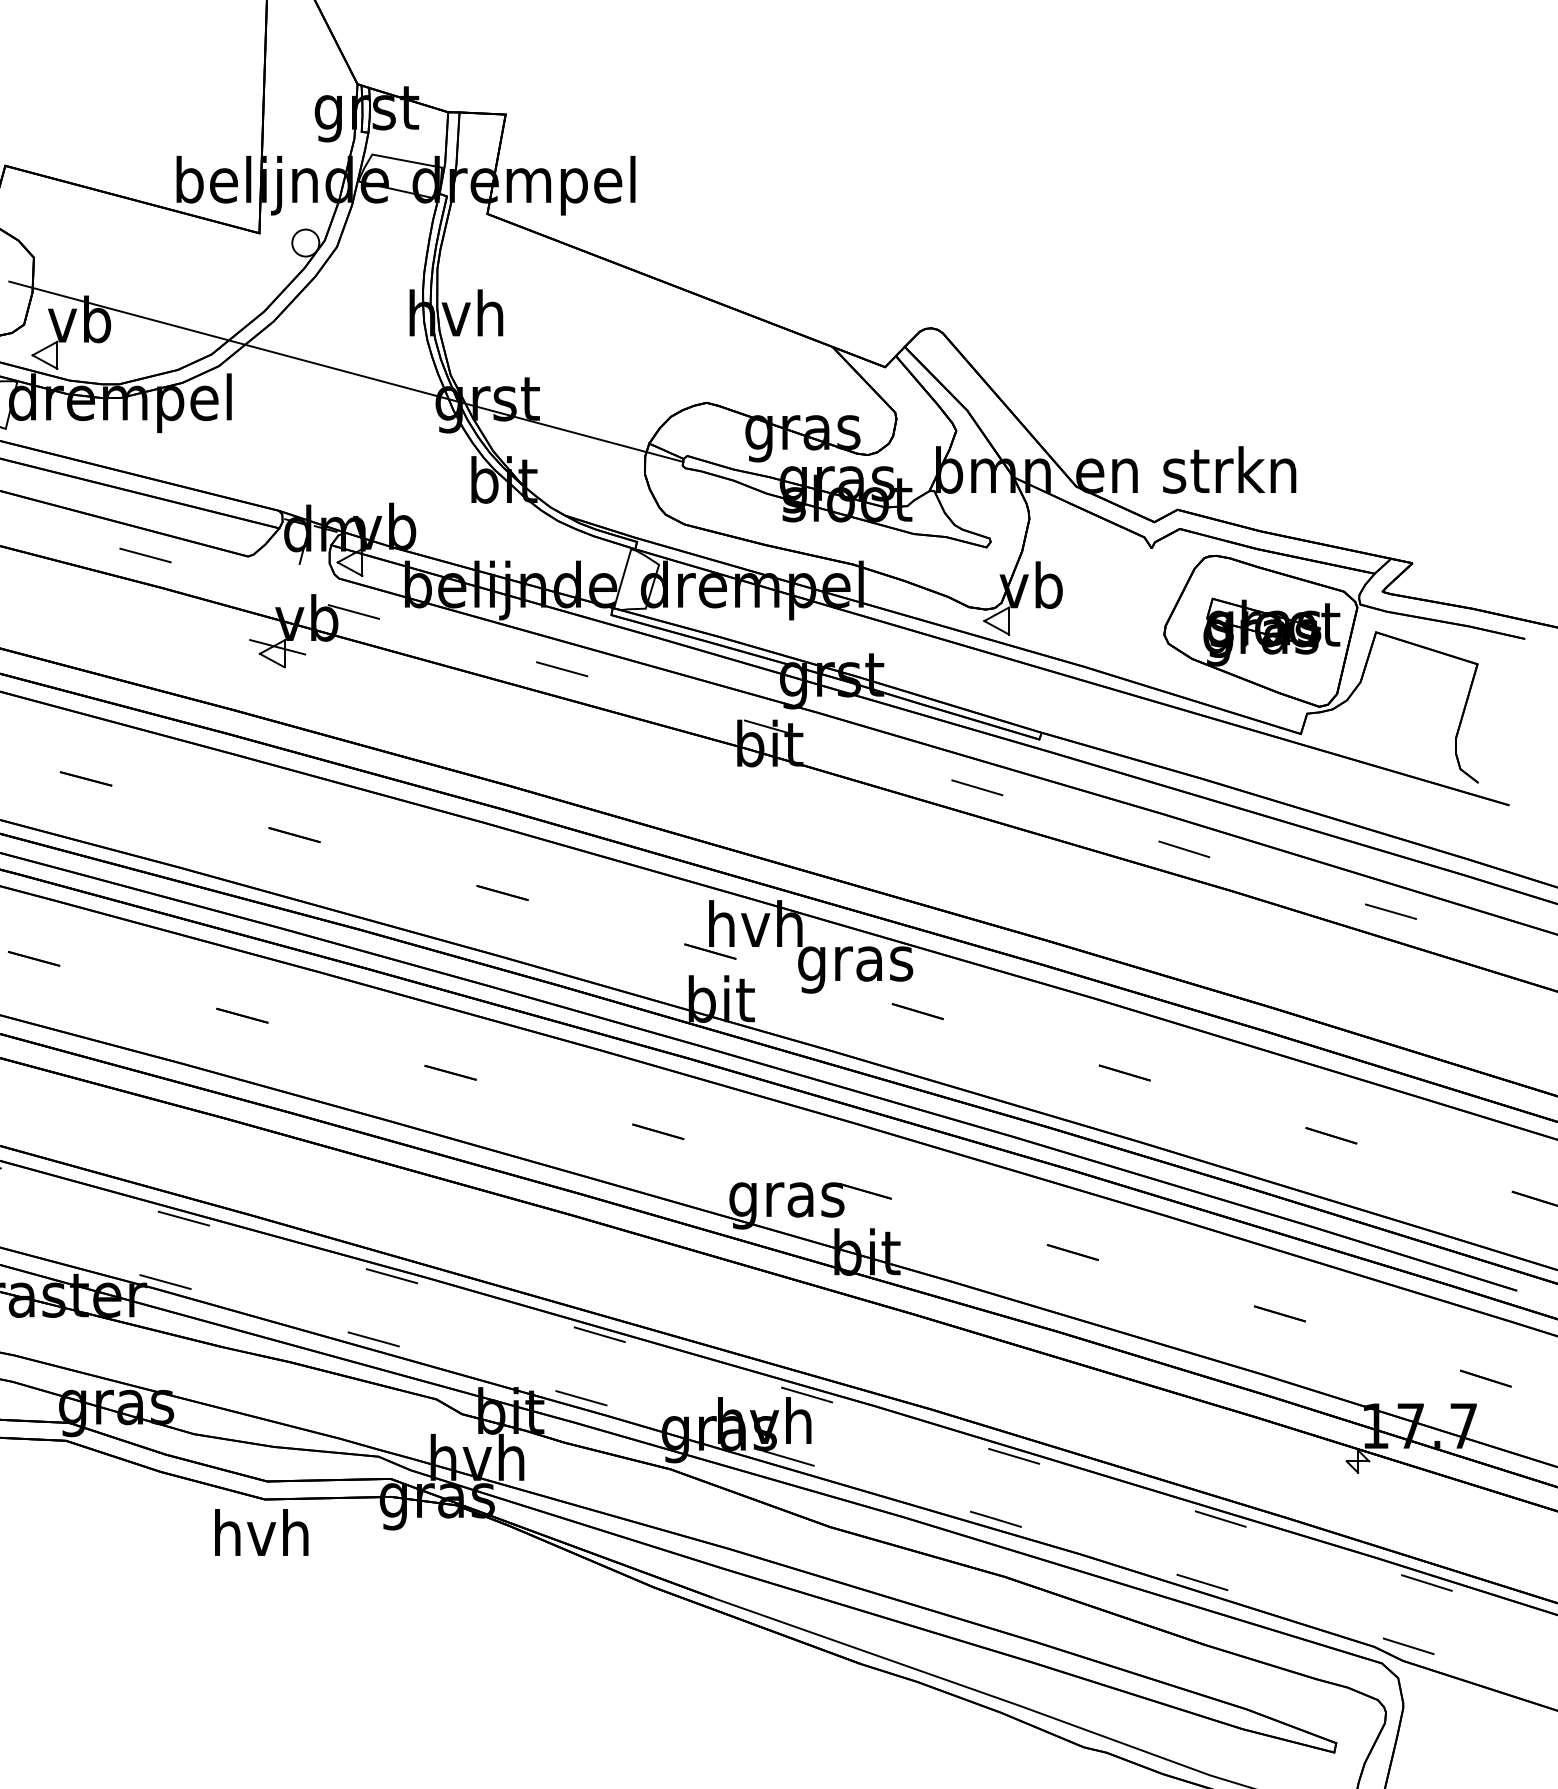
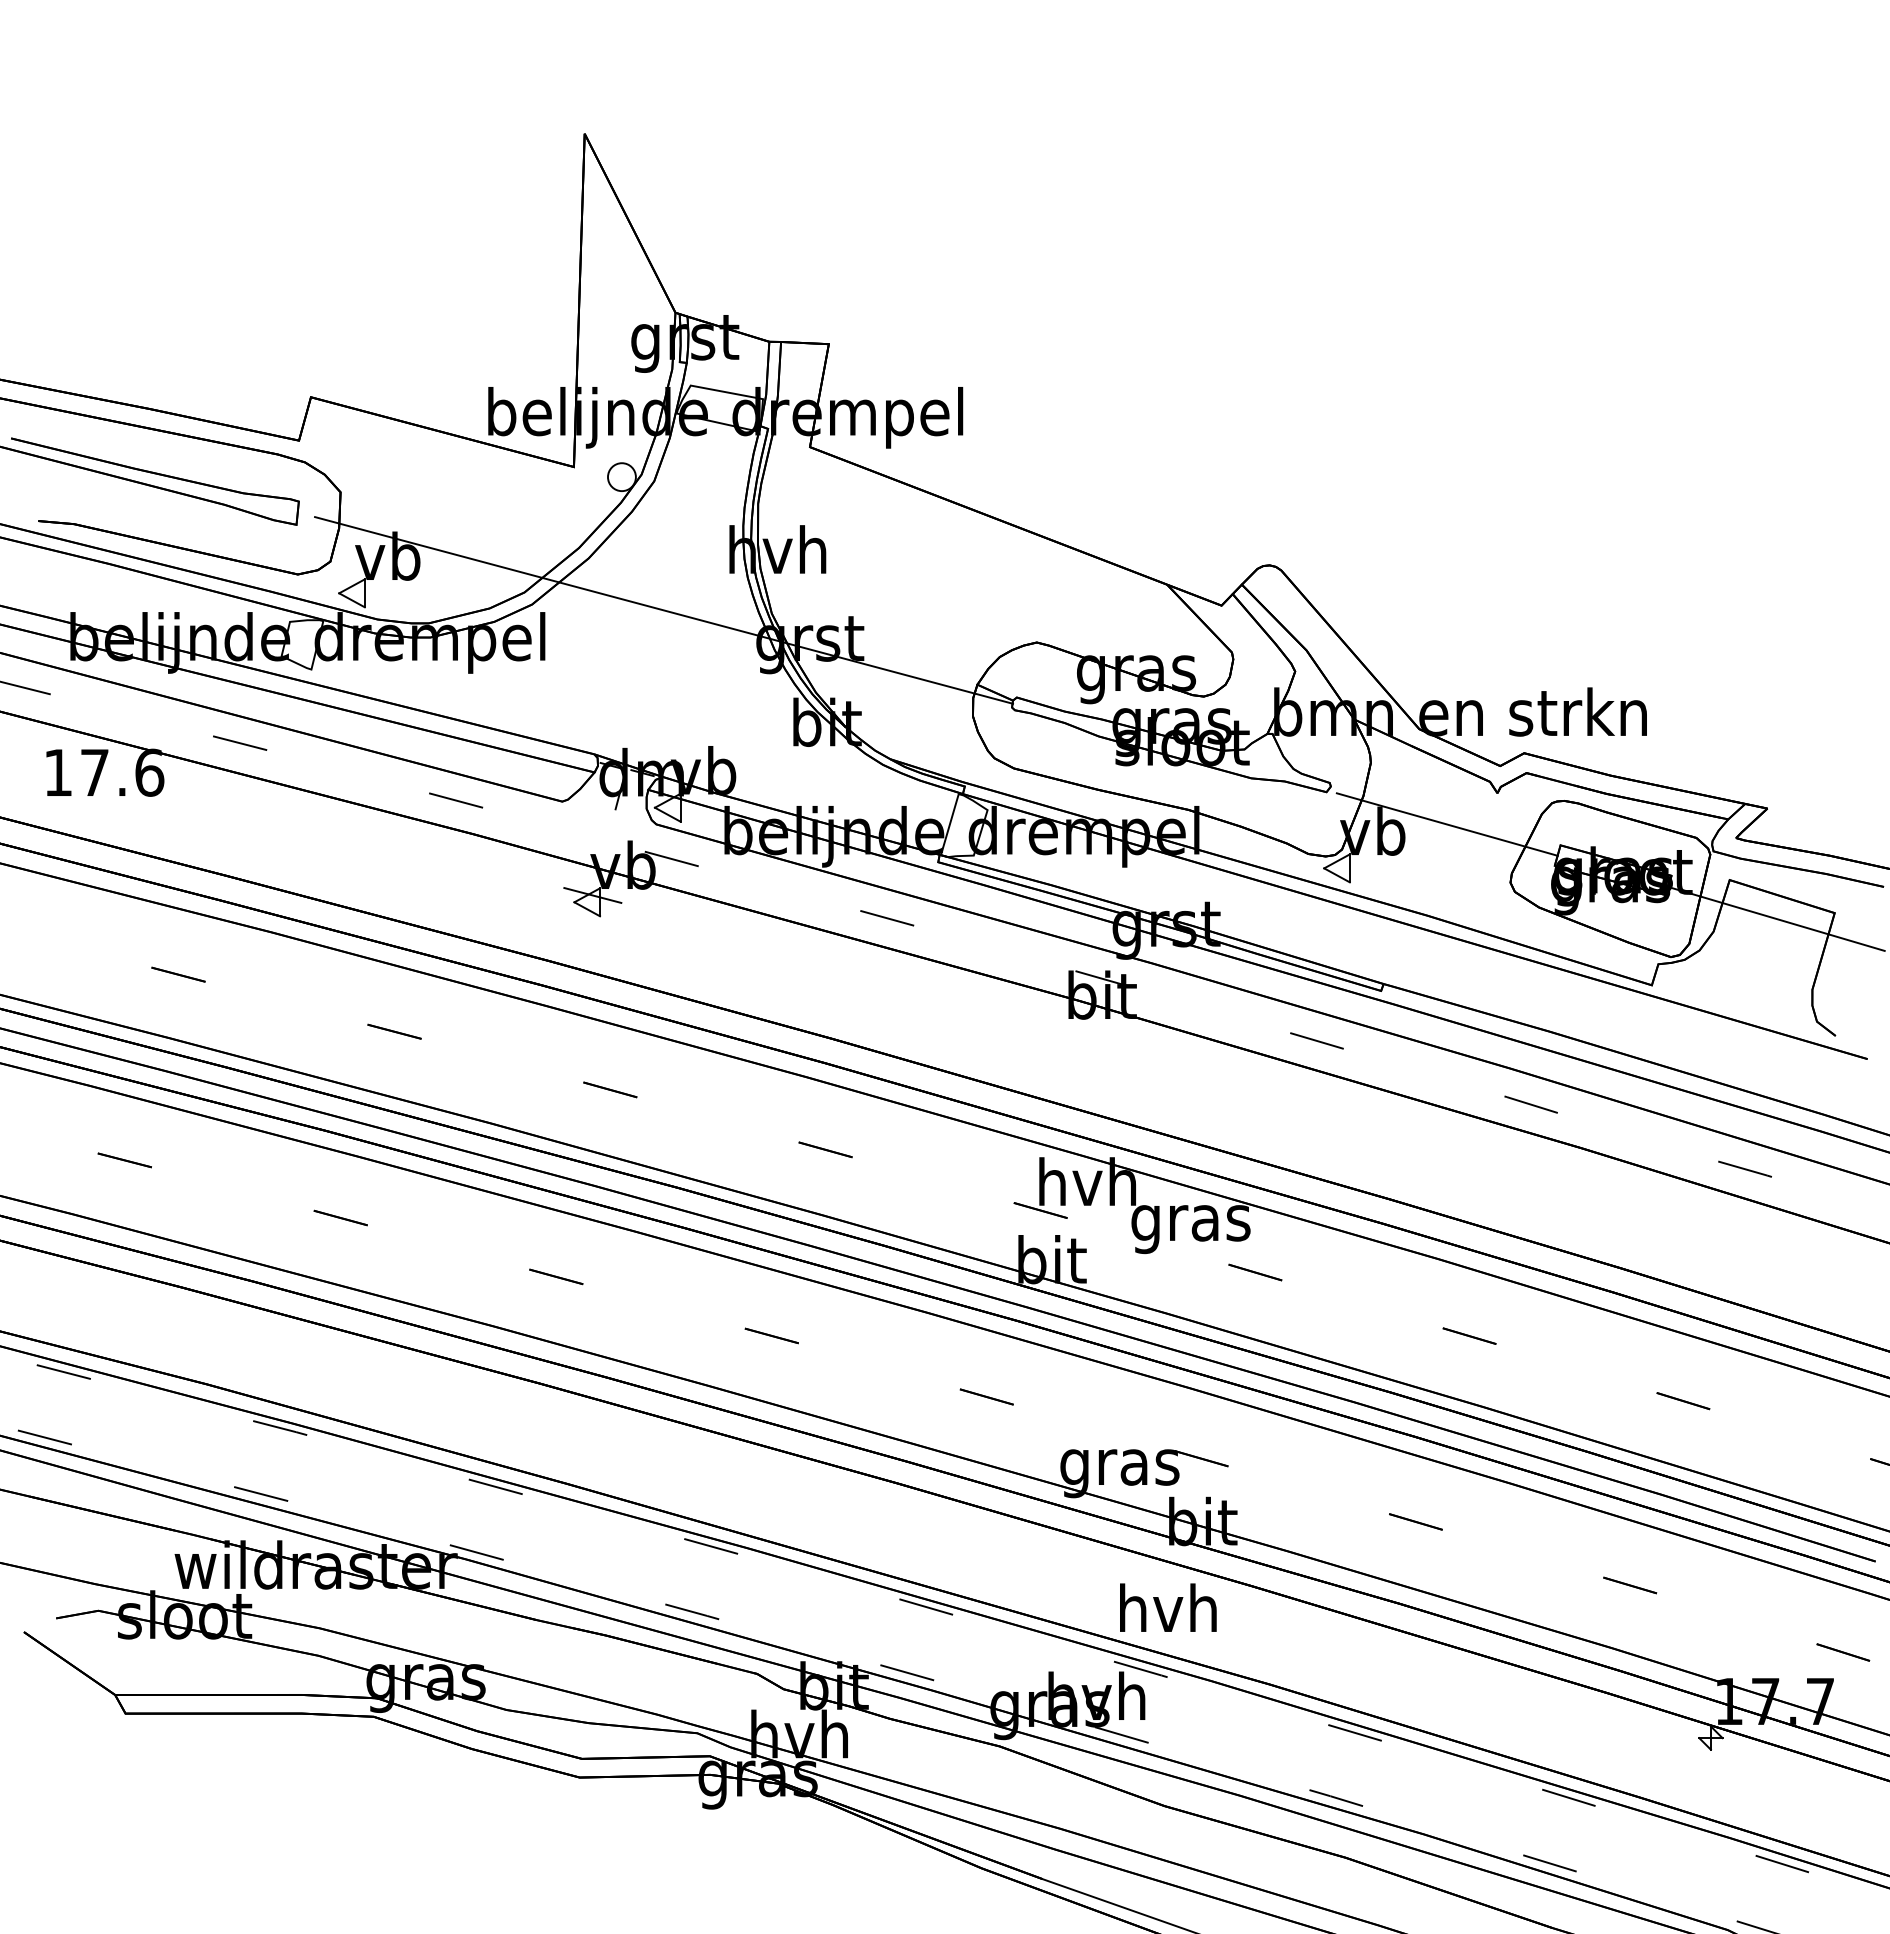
line: (1102, 578) -> (1446, 824), added
line: (1420, 669) -> (1775, 918), added
text: (261, 1532) -> (1168, 1607), moved

